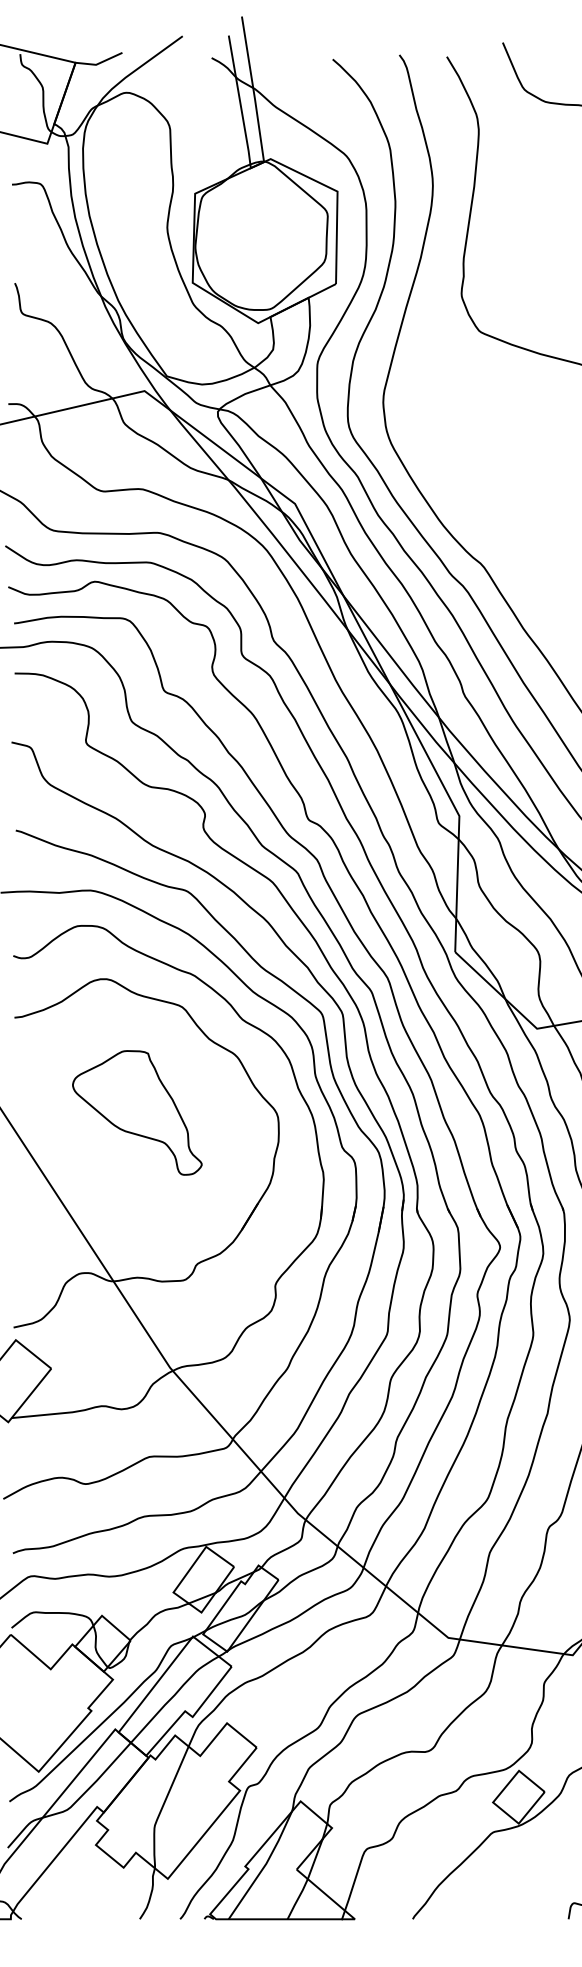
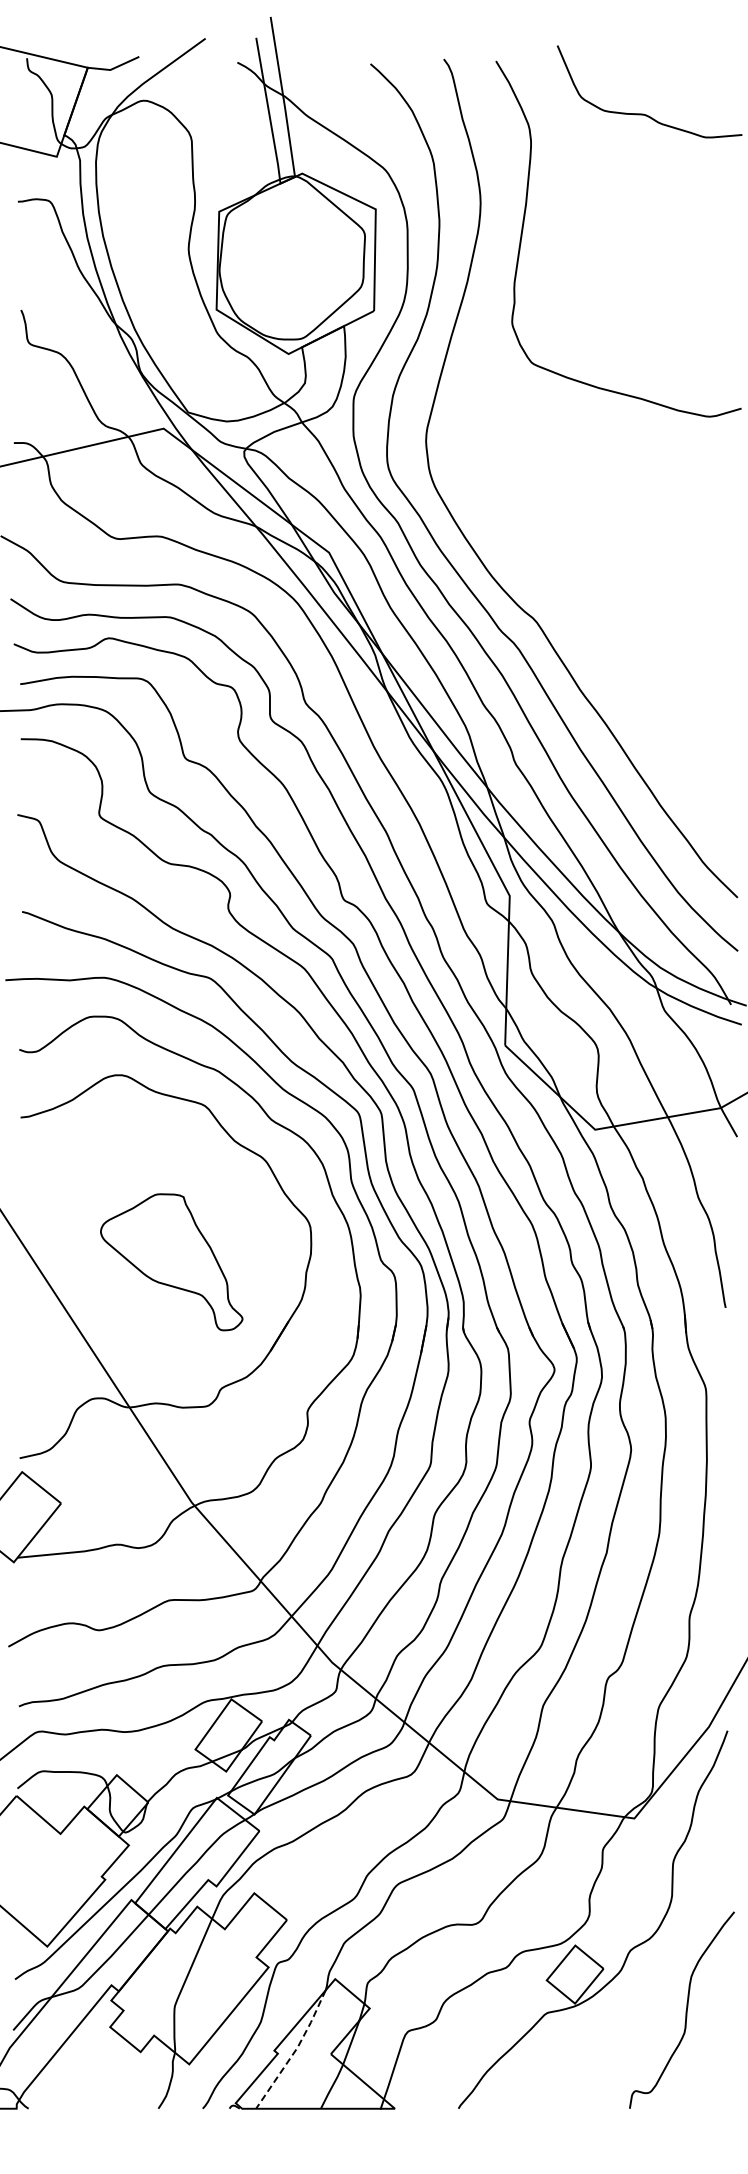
part: (137, 1113) -> (171, 1262), moved
line: (264, 1867) -> (295, 2051), solid -> dashed

